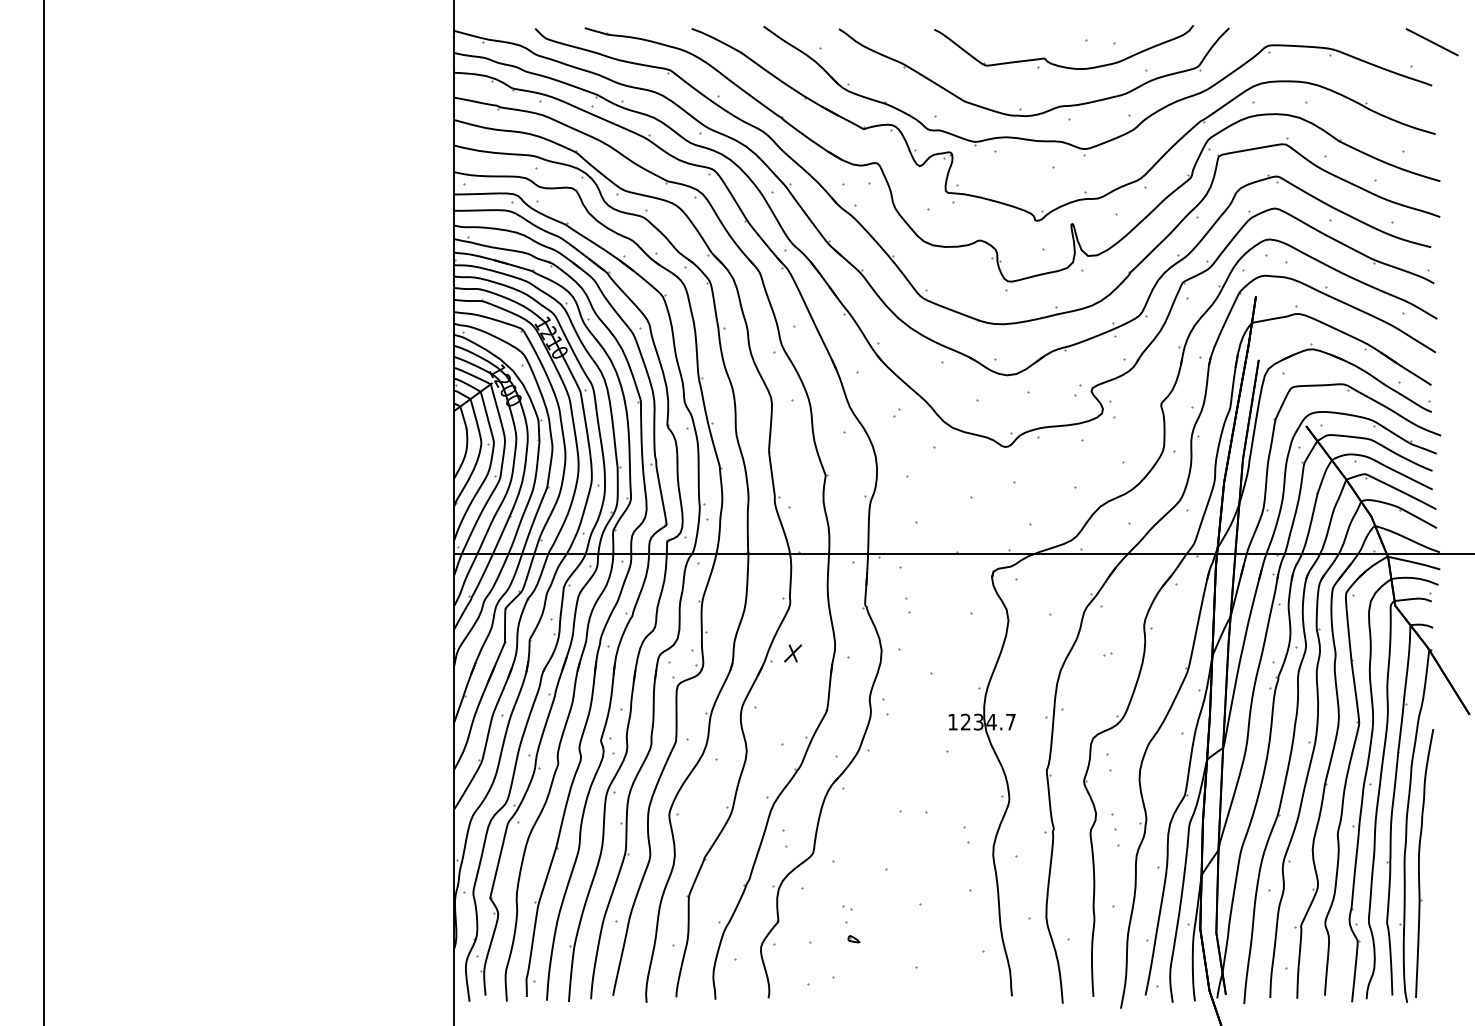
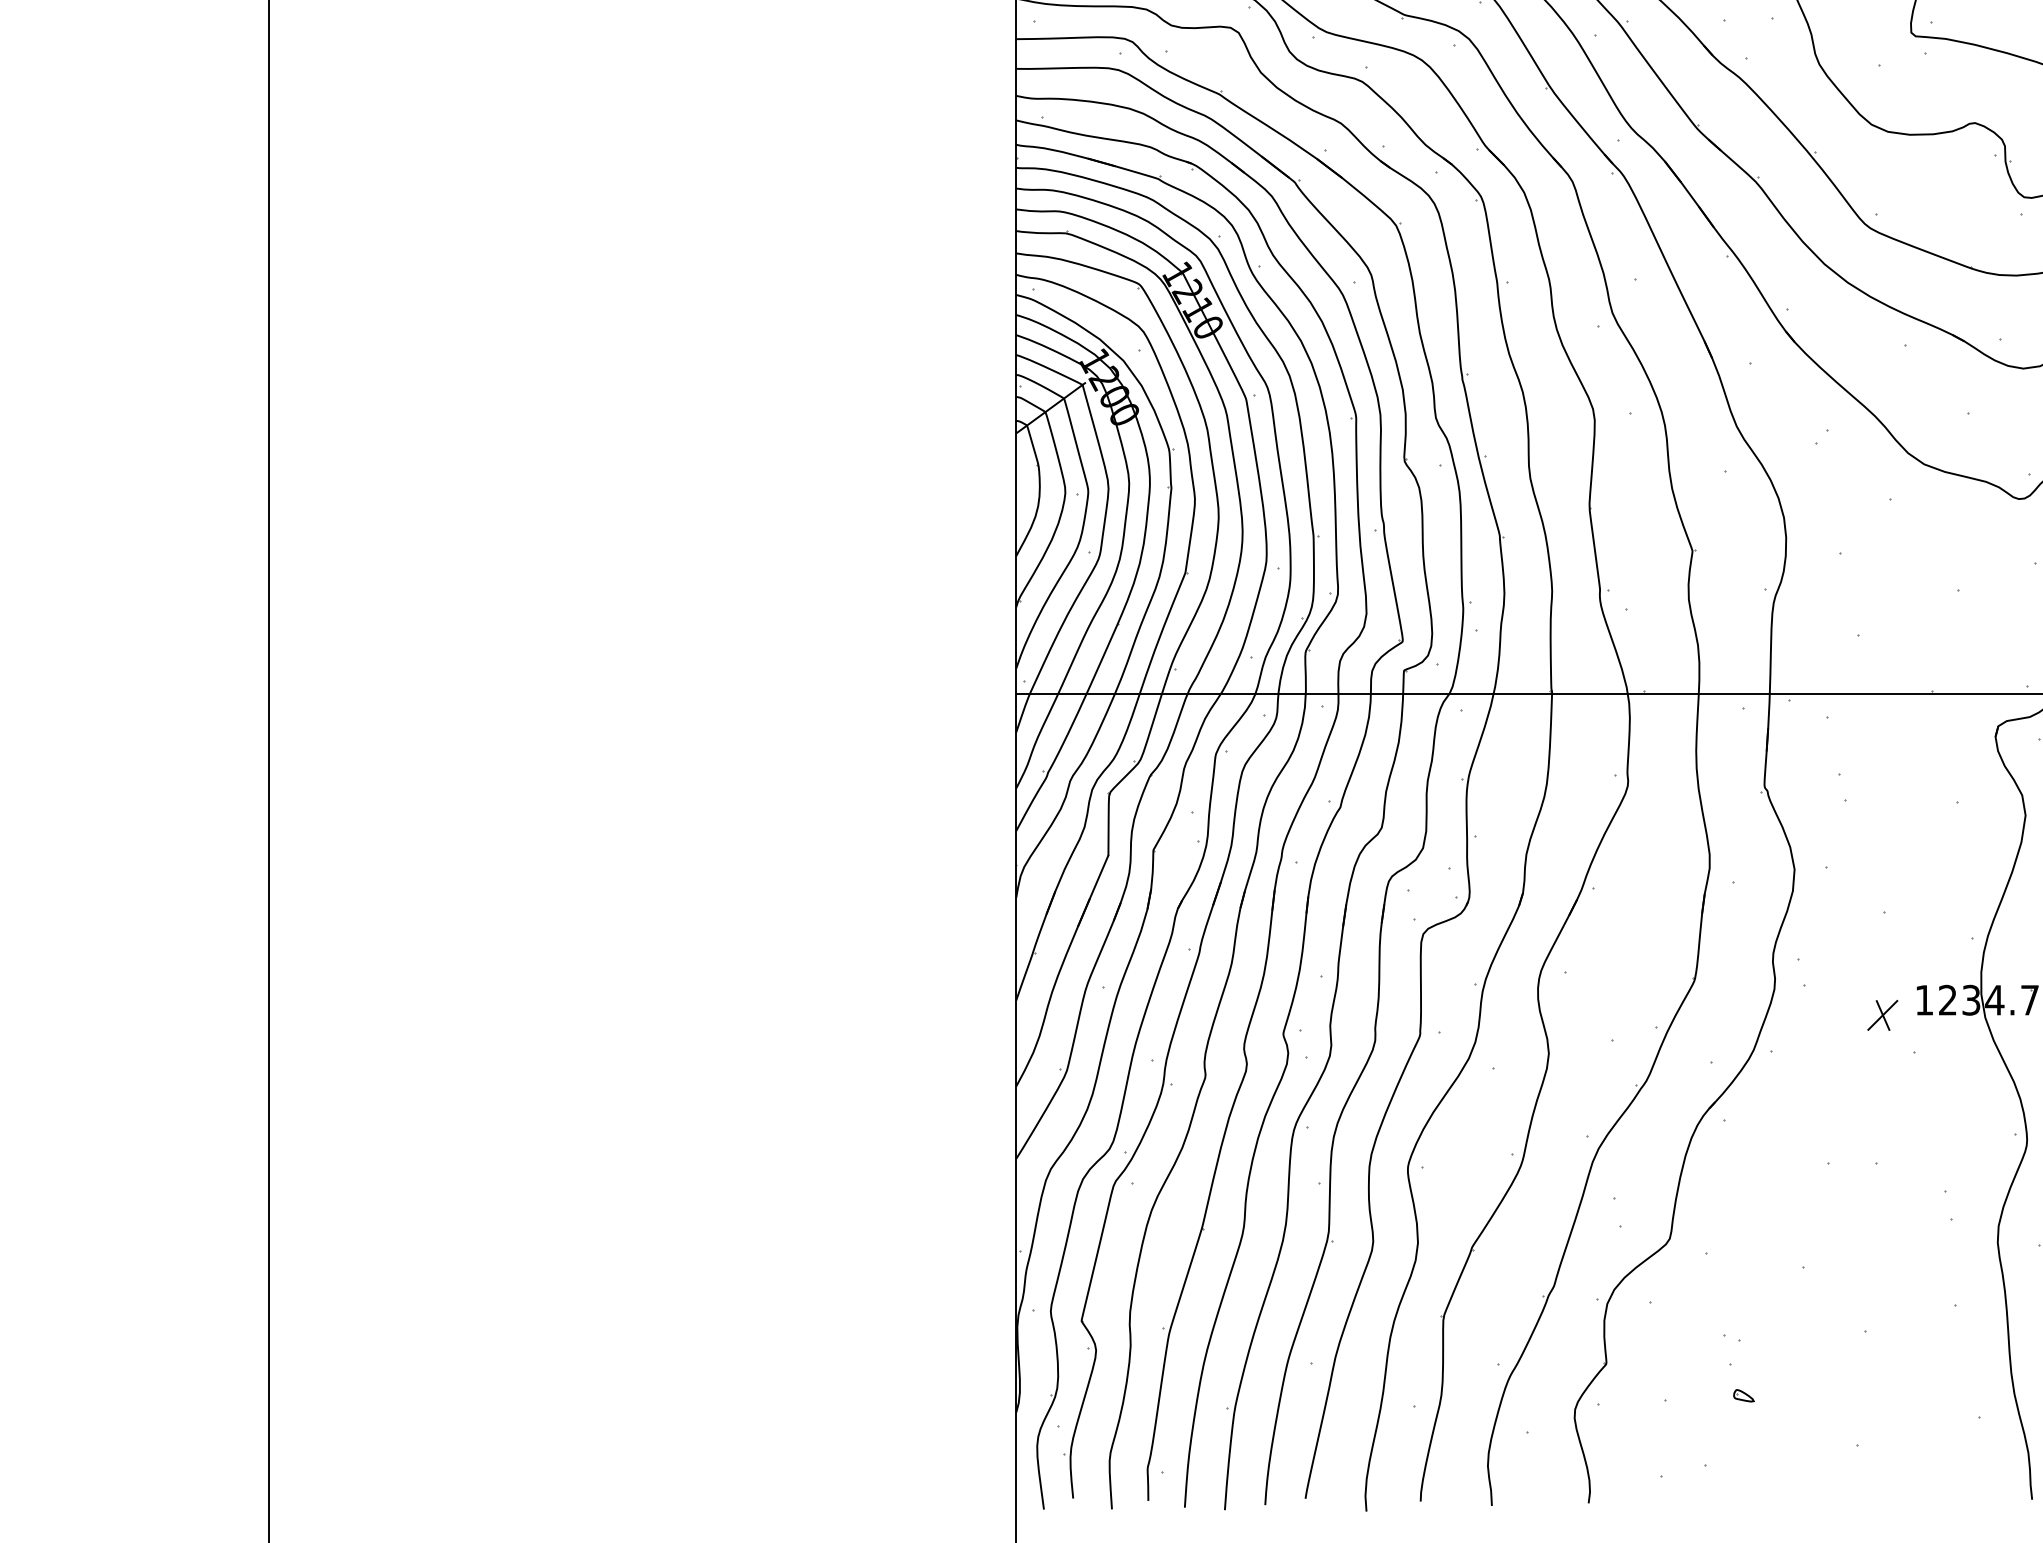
part: (793, 653) -> (1883, 1015), moved

